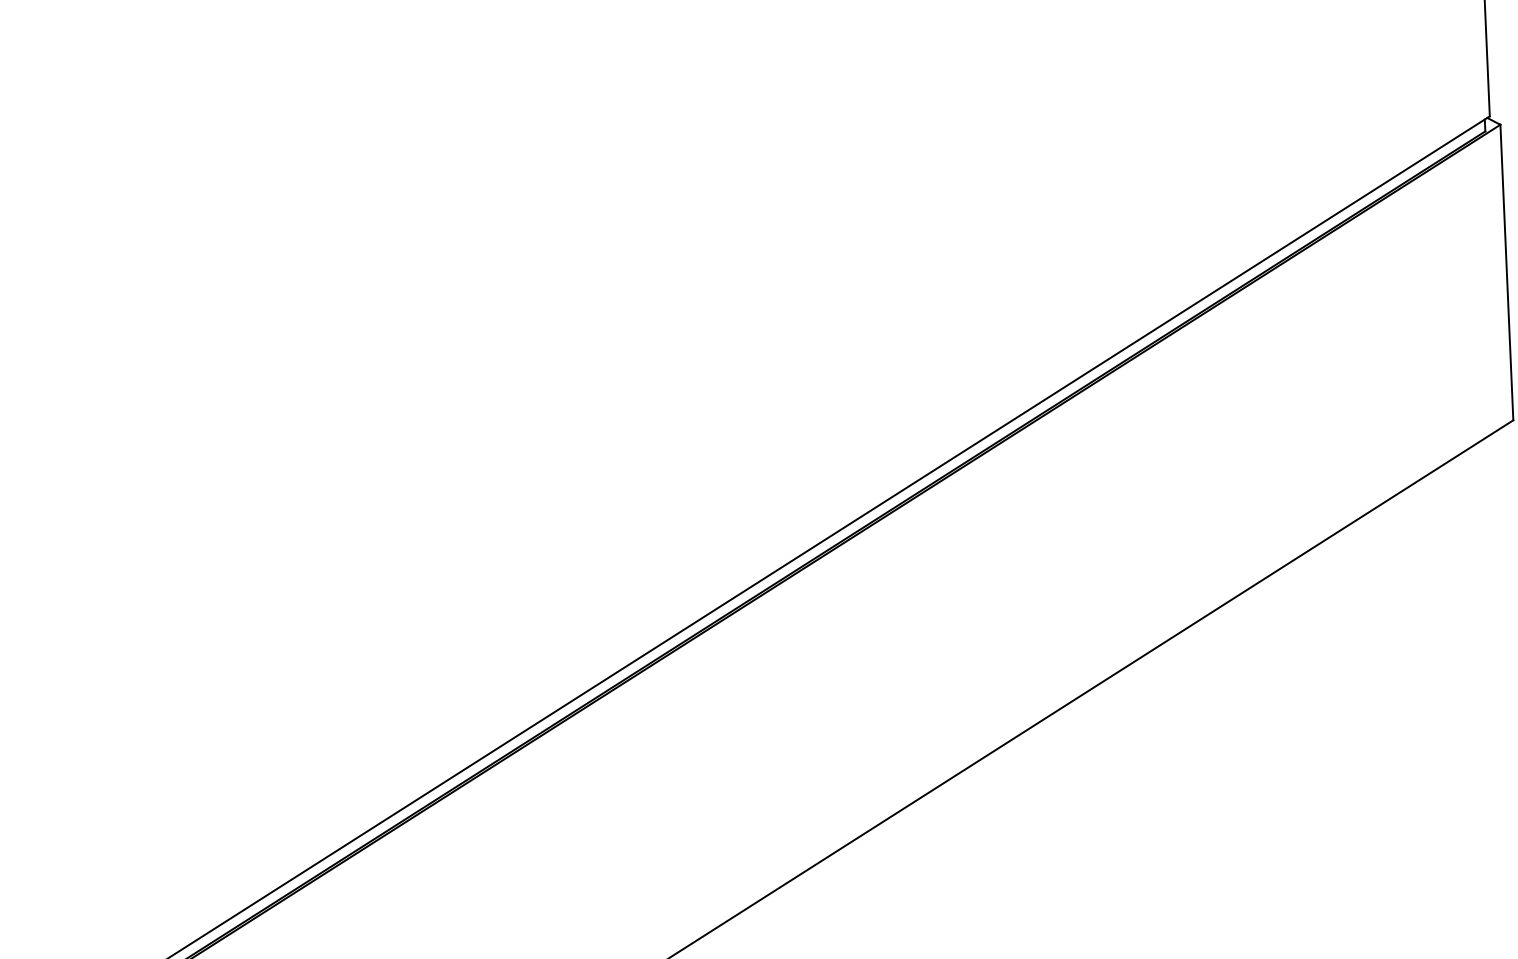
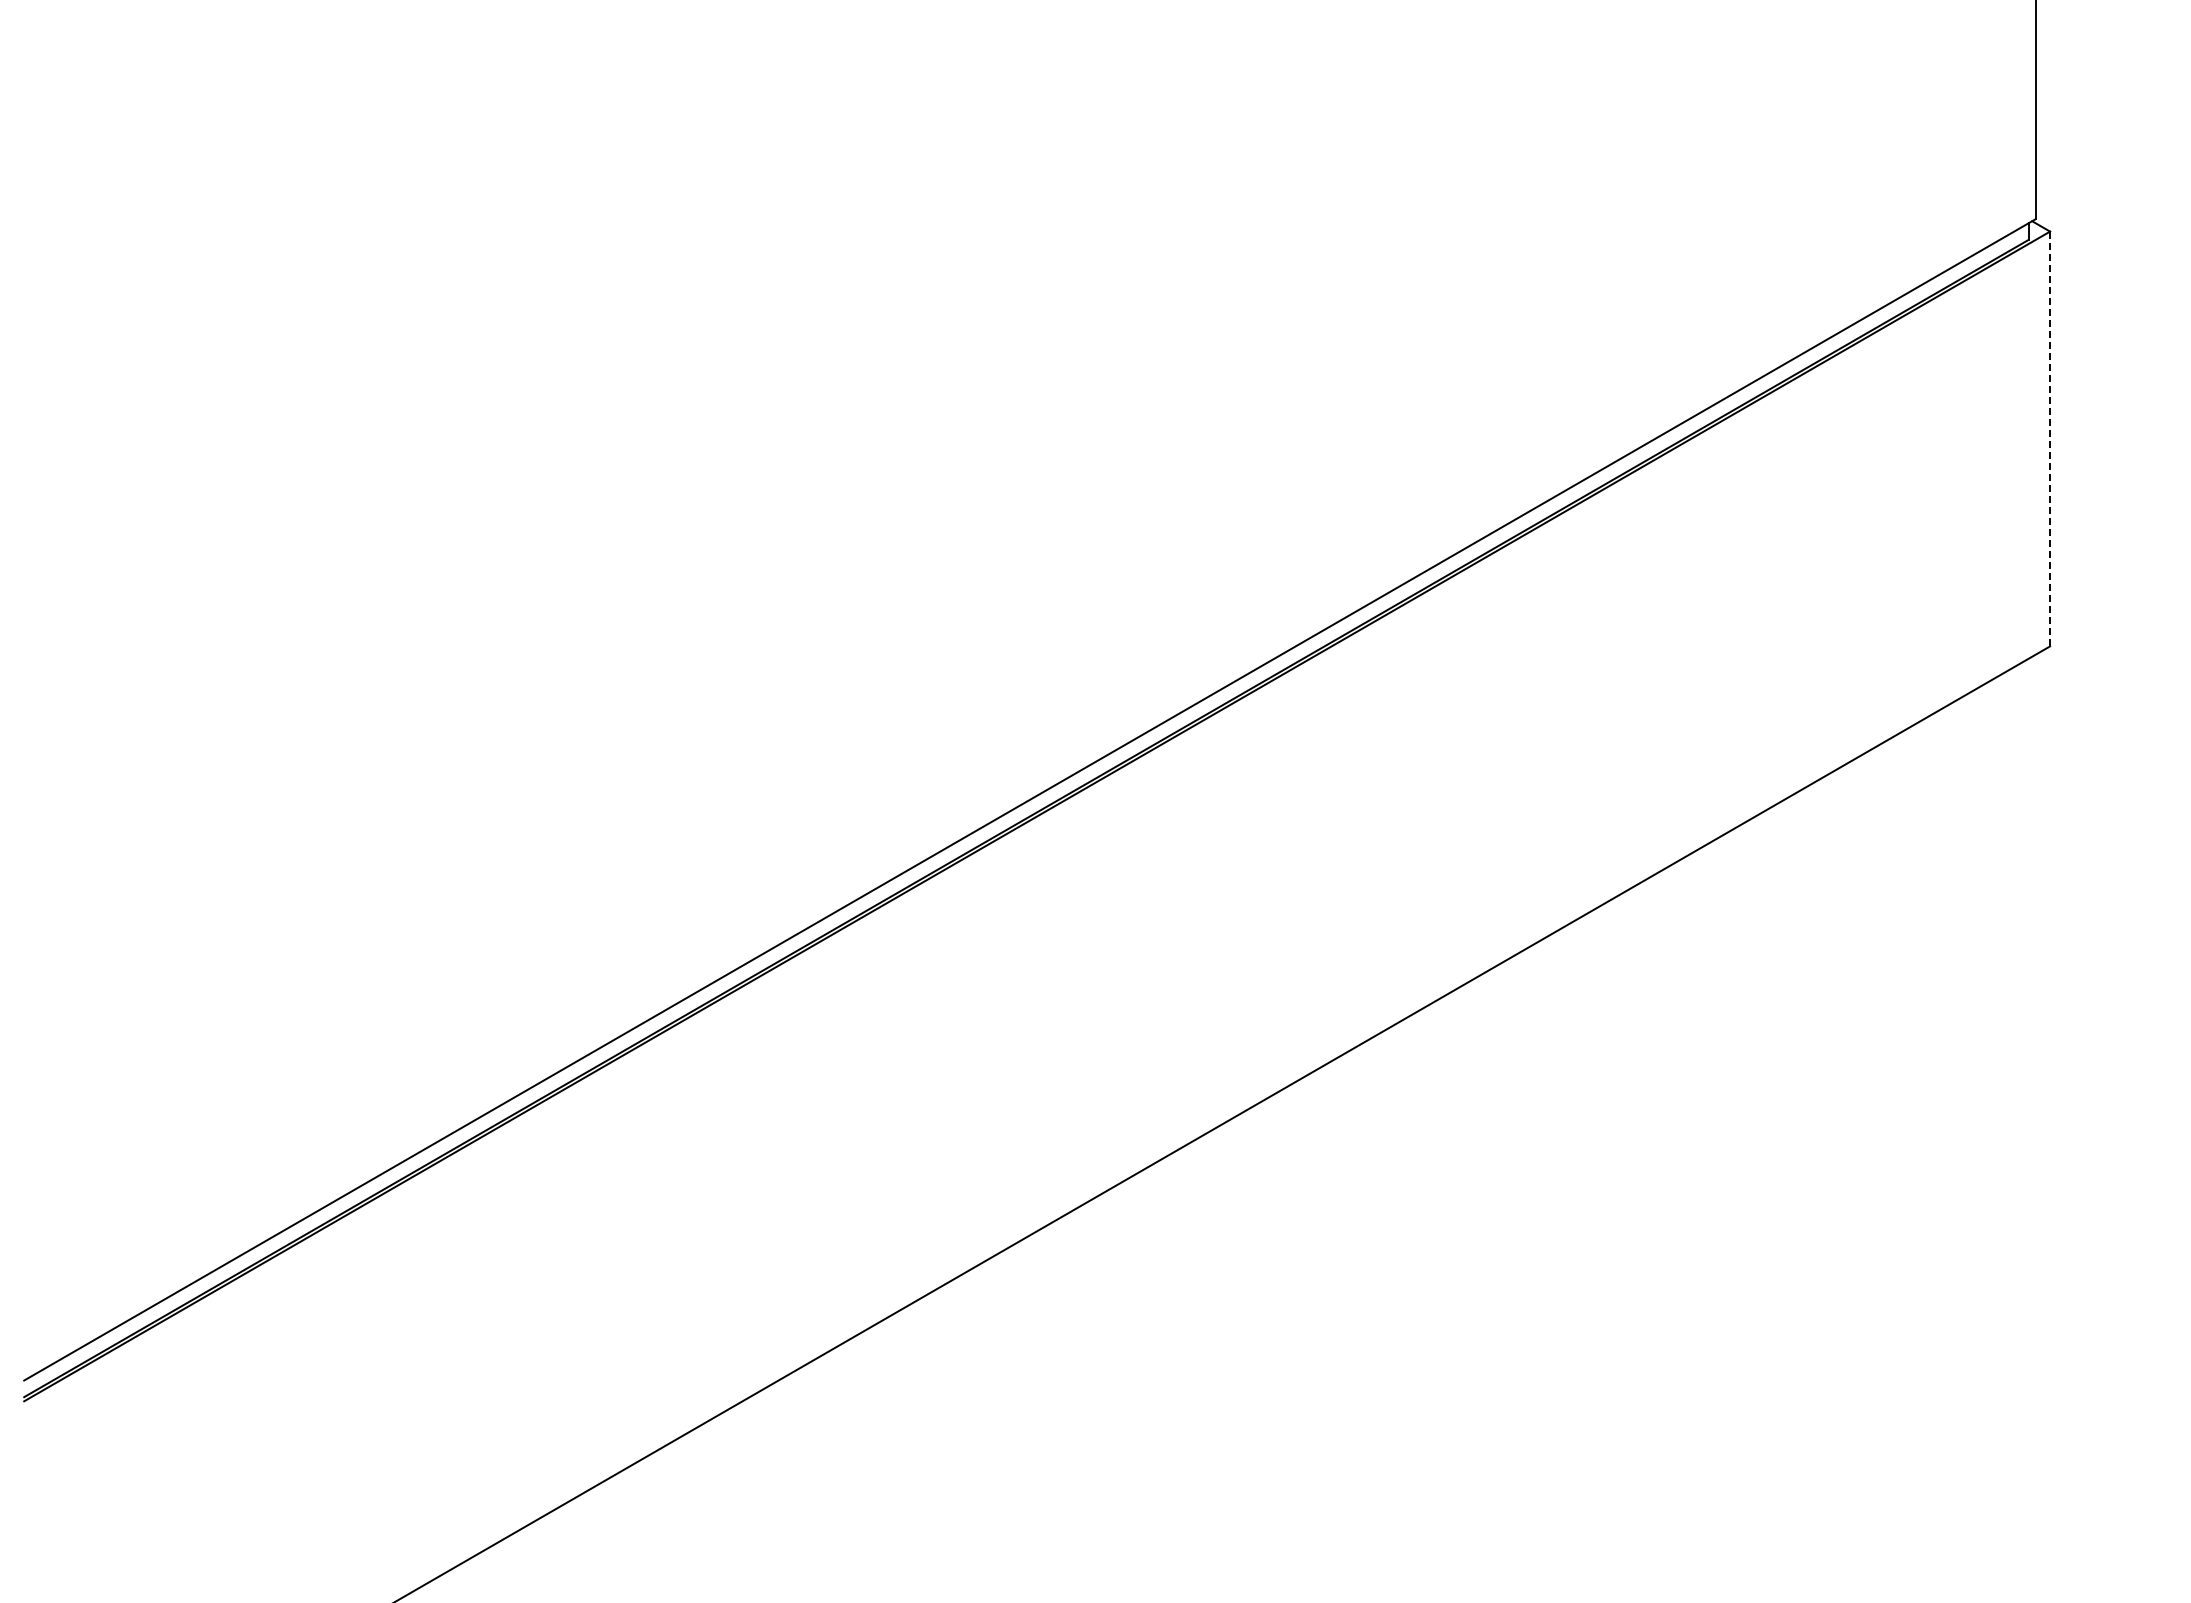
line: (1507, 272) -> (2050, 438), solid -> dashed

